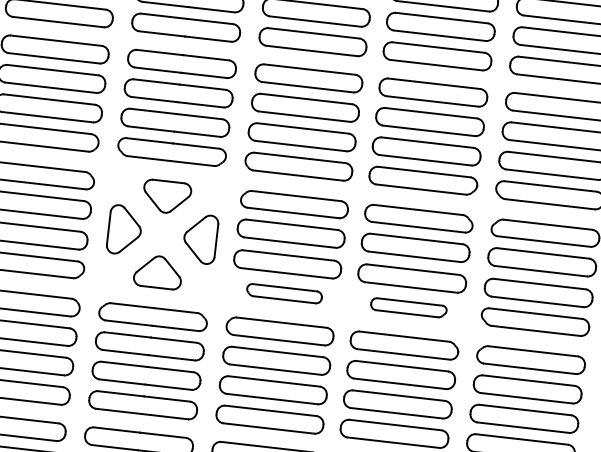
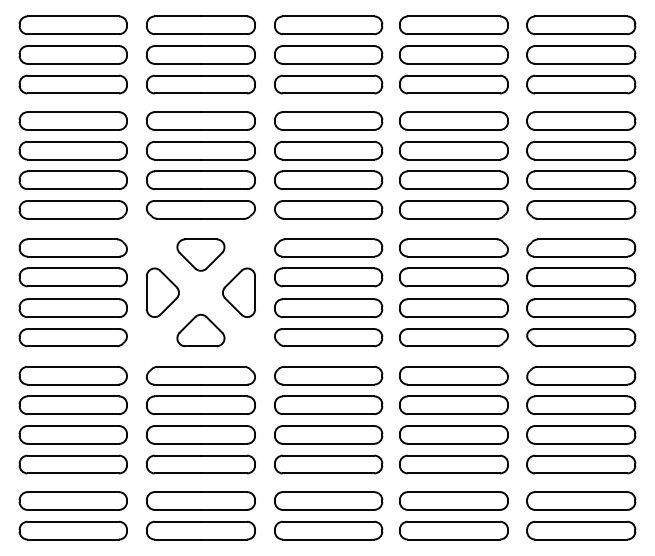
part: (284, 293) -> (328, 337), size x1.43
part: (408, 307) -> (453, 337), size x1.43

